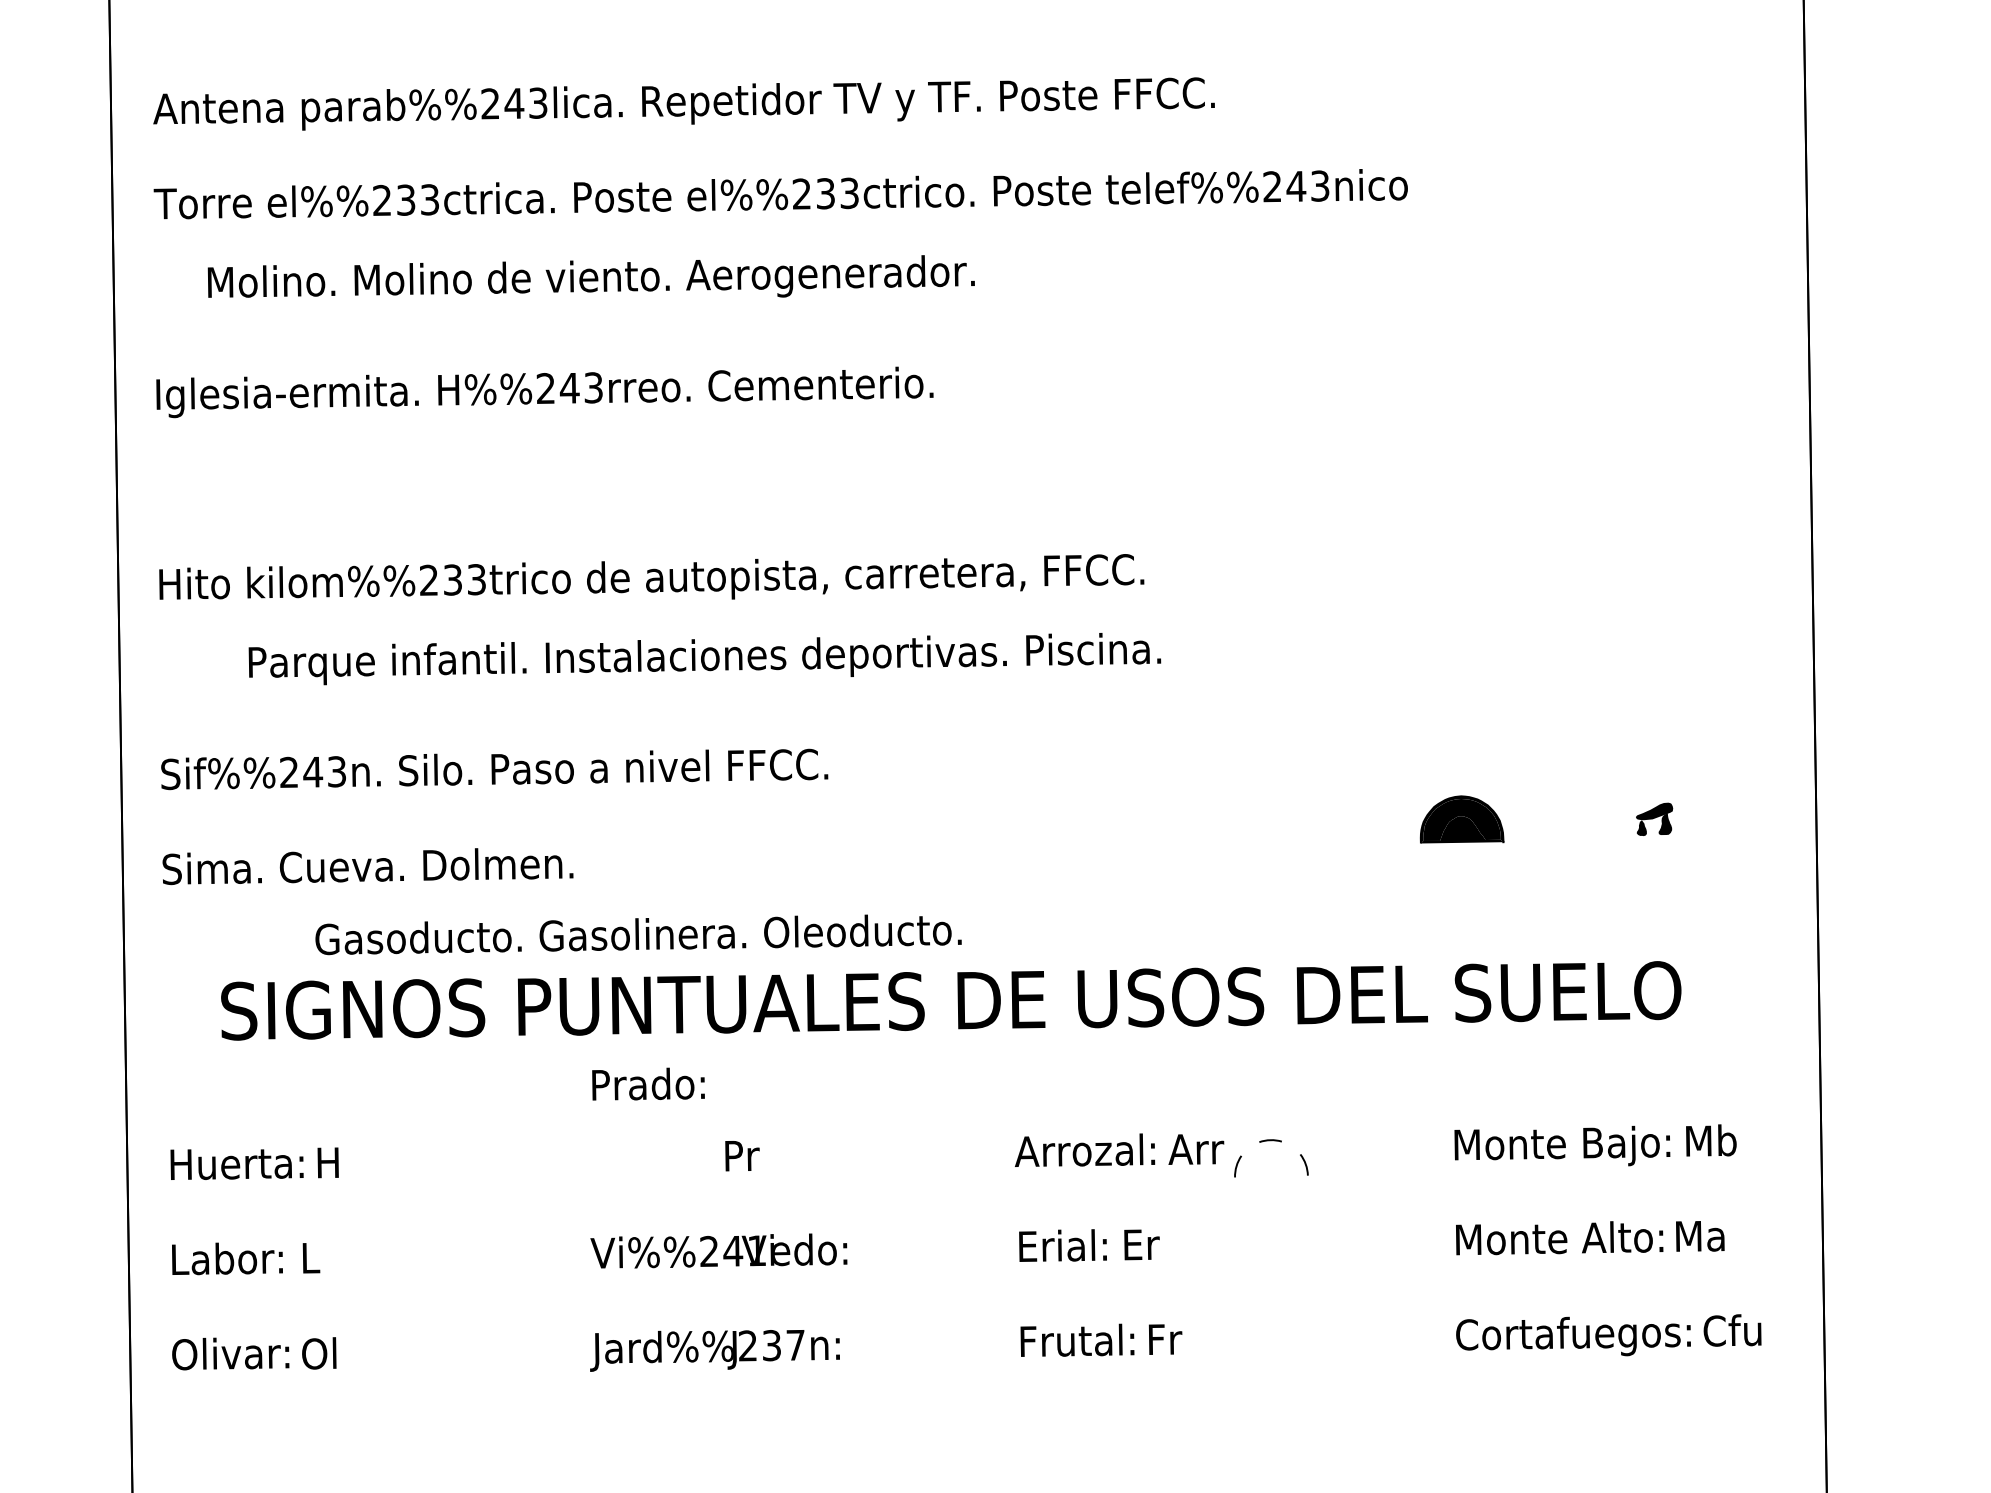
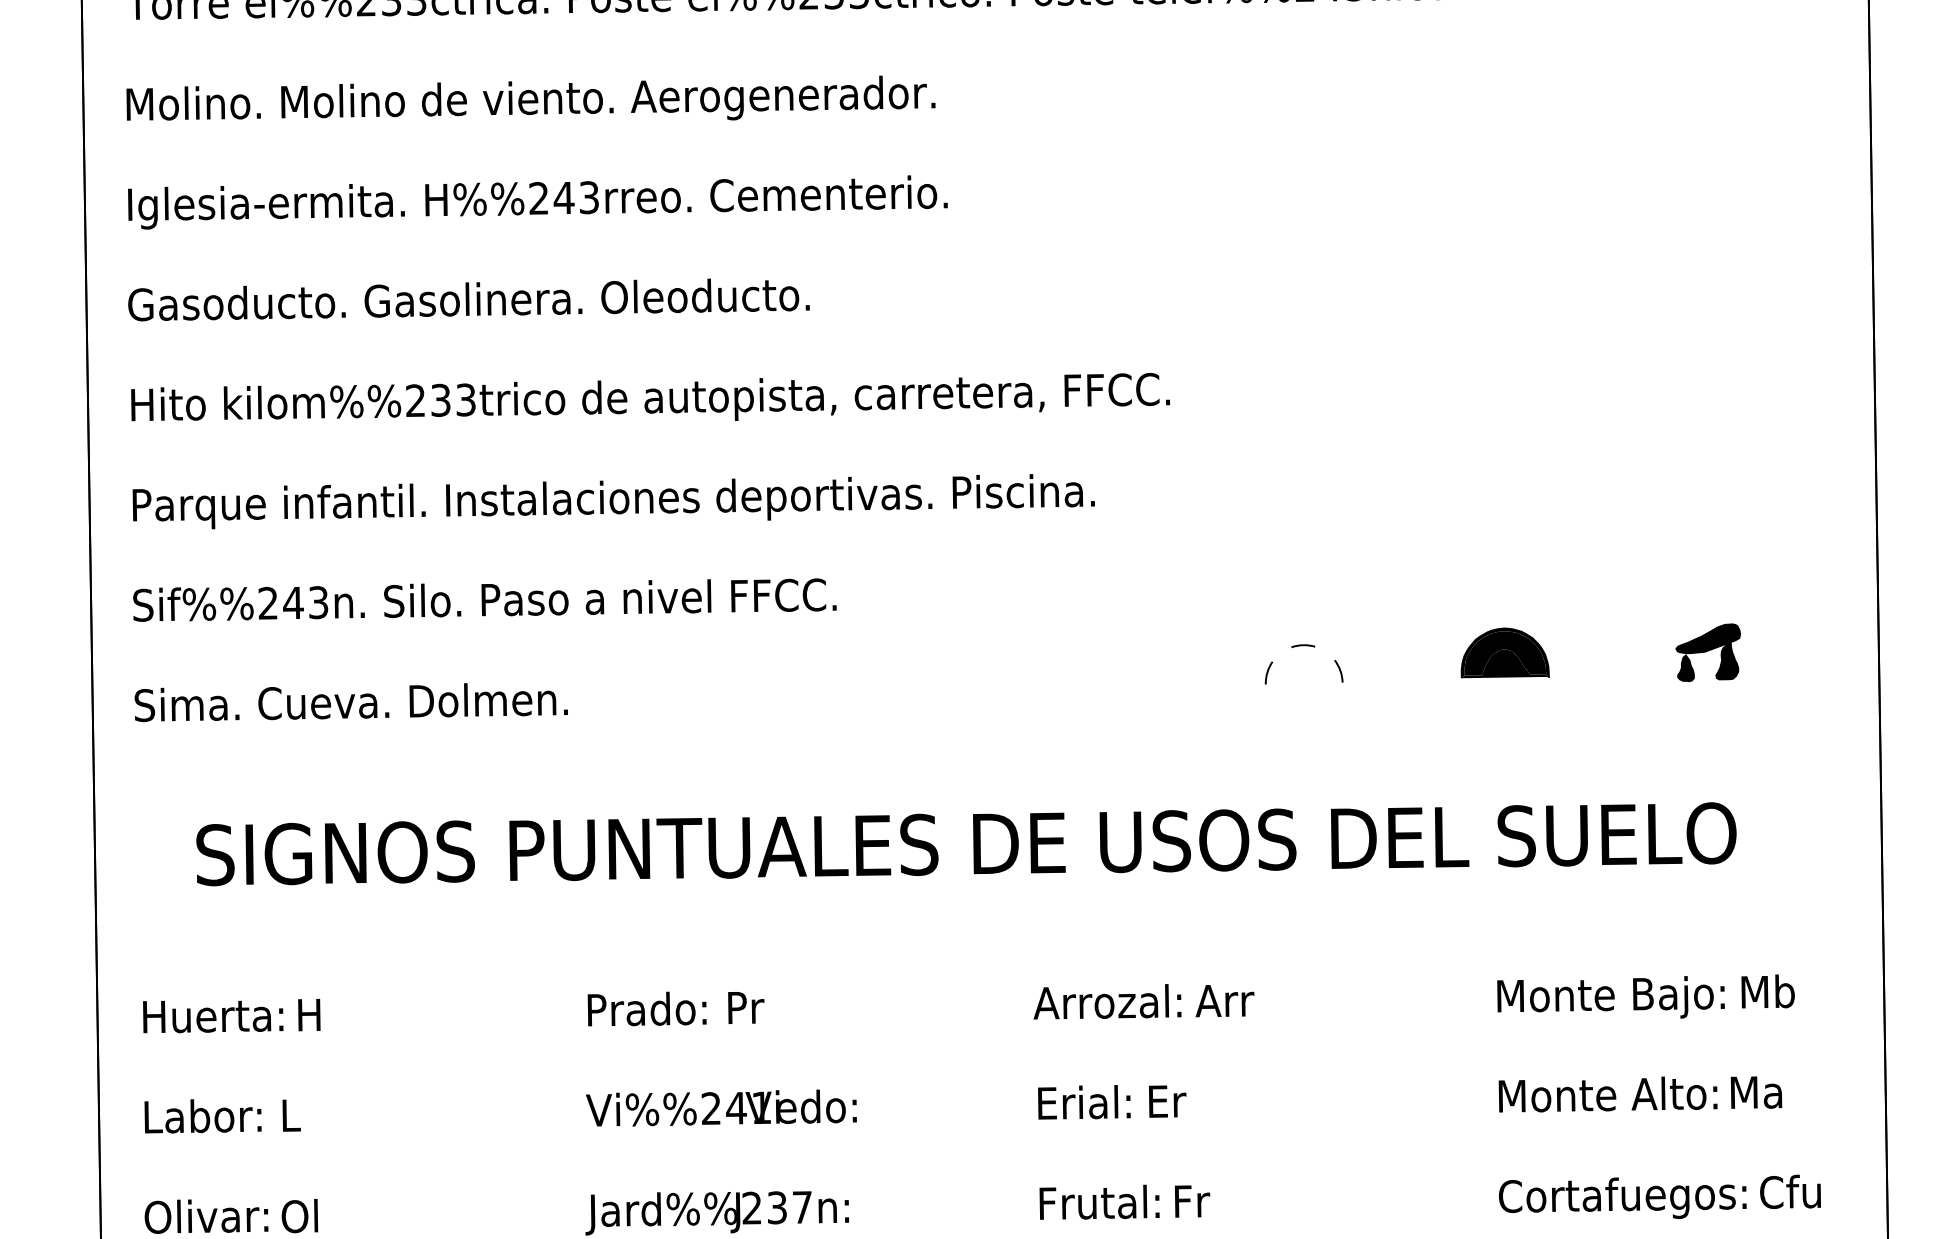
text: (590, 276) -> (530, 98), moved
text: (704, 659) -> (613, 502), moved
part: (1654, 819) -> (1708, 652), size x1.67
text: (638, 934) -> (468, 299), moved
text: (648, 1083) -> (647, 1008), moved
part: (1271, 1141) -> (1304, 646), moved

